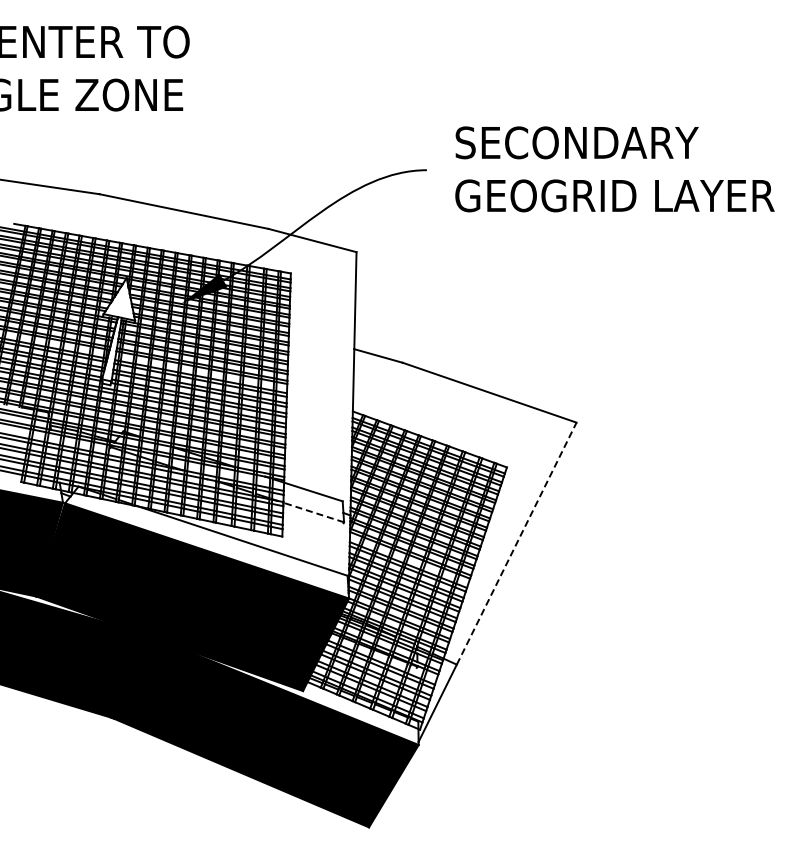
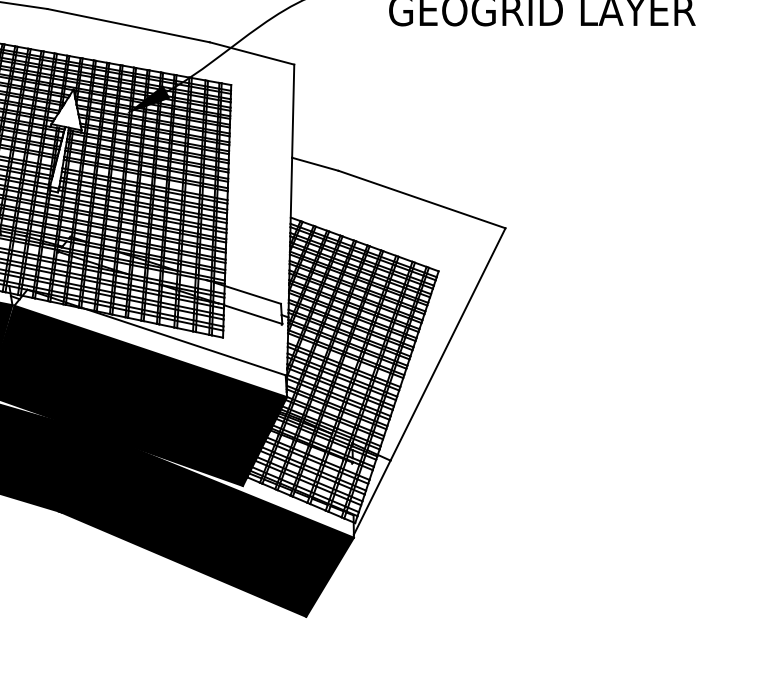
line: (313, 512) -> (252, 314), dashed -> solid
line: (516, 543) -> (447, 344), dashed -> solid

